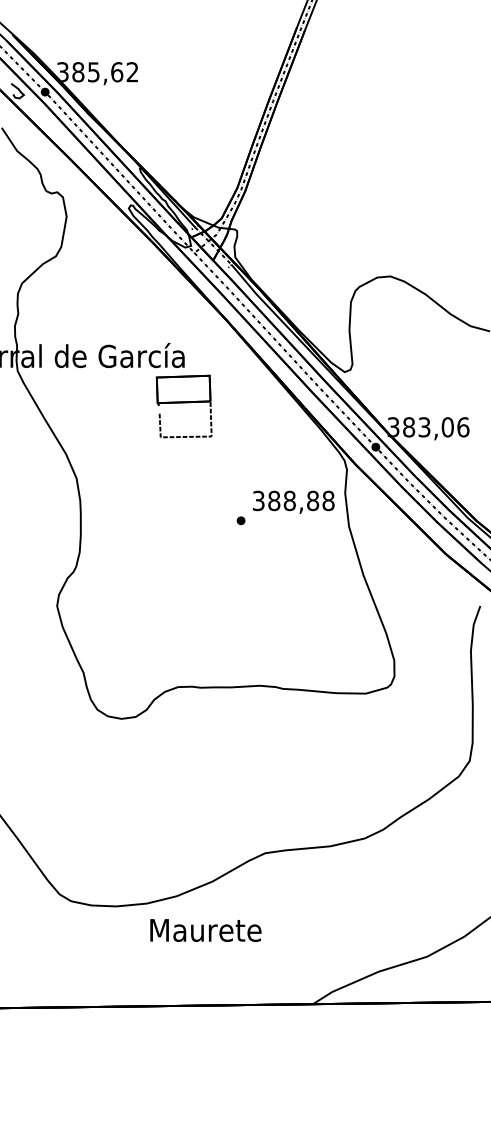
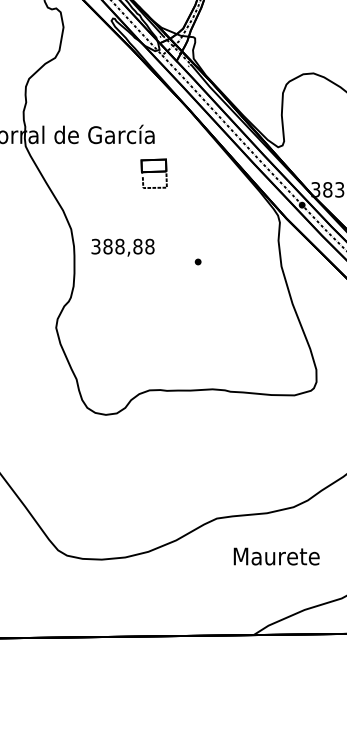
part: (183, 406) -> (153, 173), size x0.6
text: (293, 501) -> (122, 247), moved
text: (205, 930) -> (276, 556), moved

